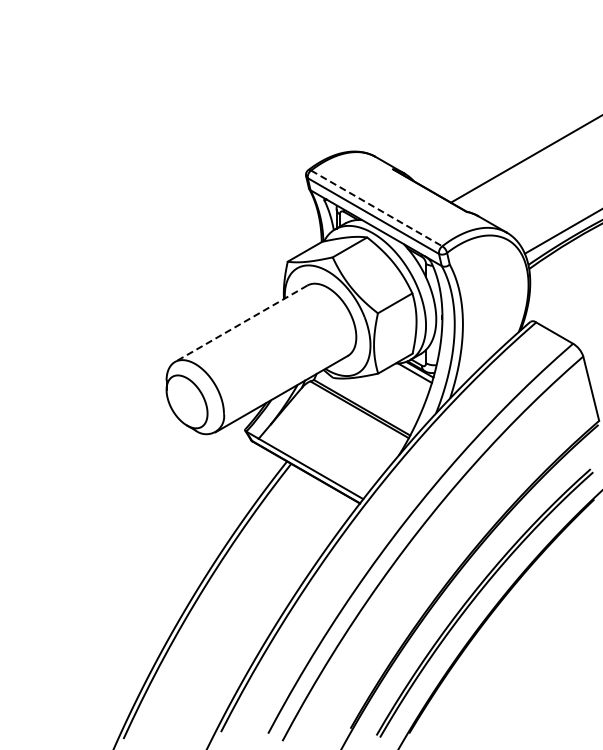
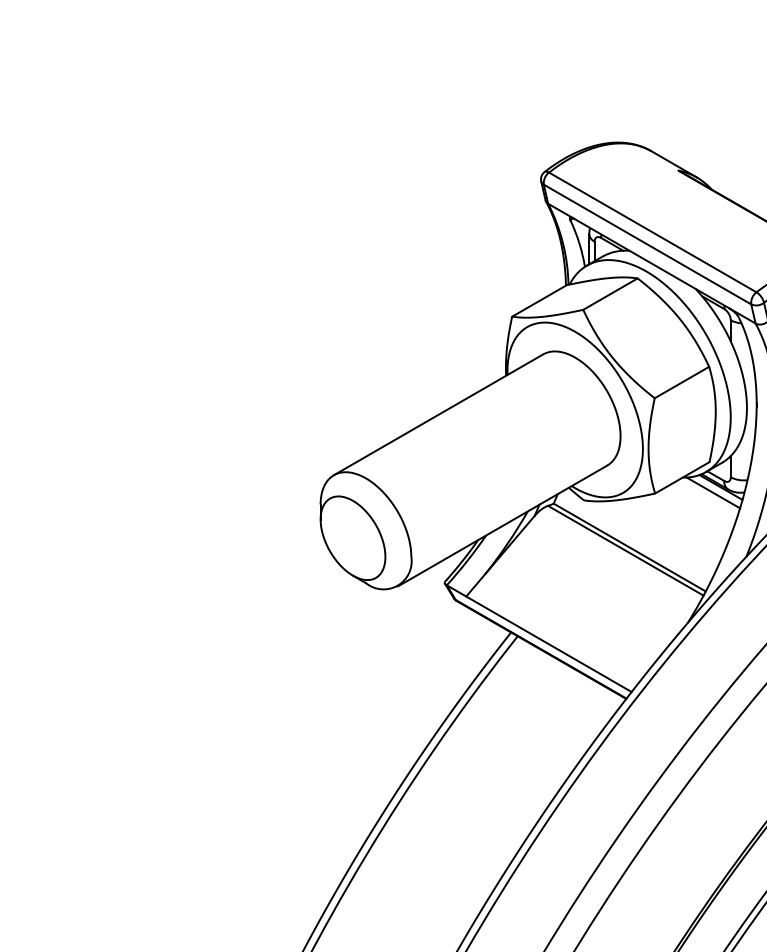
line: (376, 208) -> (652, 232), dashed -> solid
line: (240, 324) -> (437, 415), dashed -> solid

